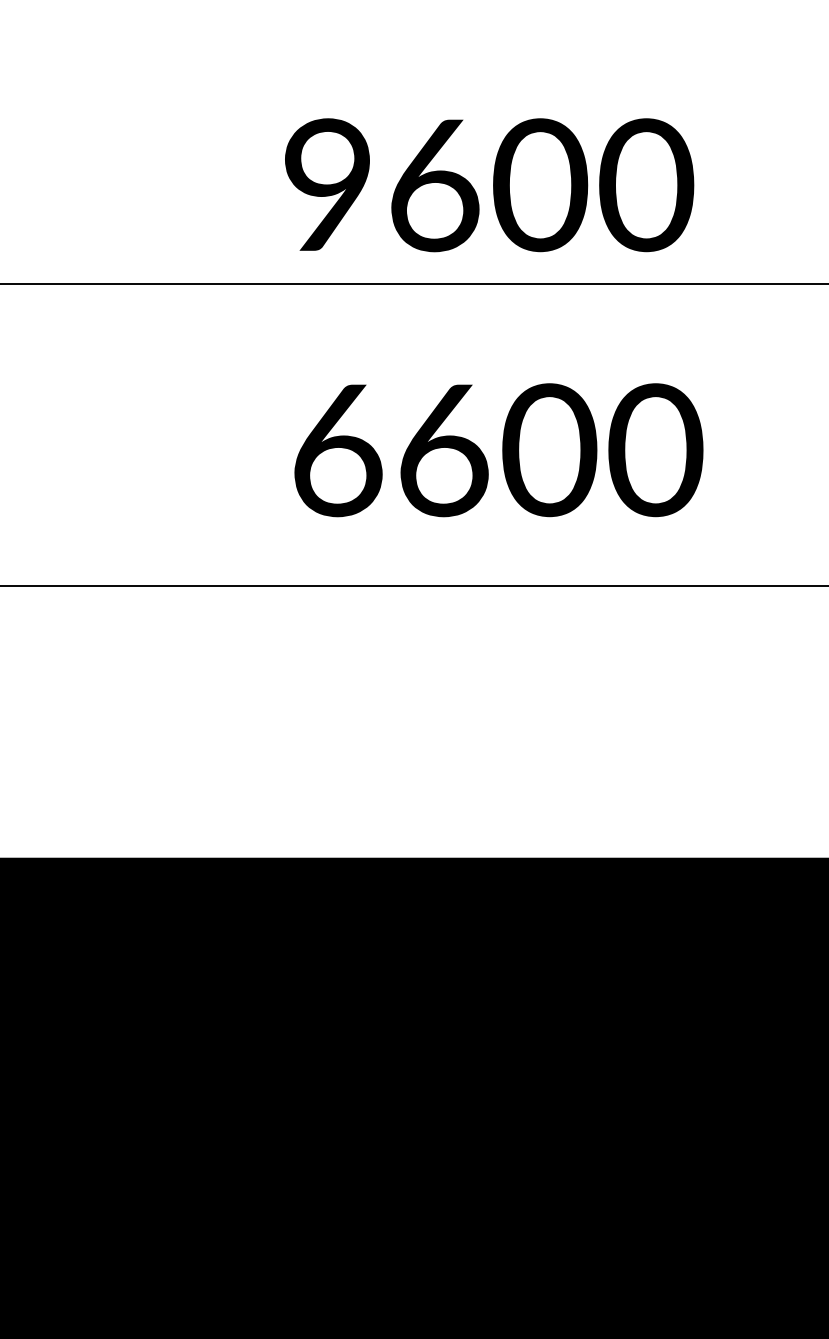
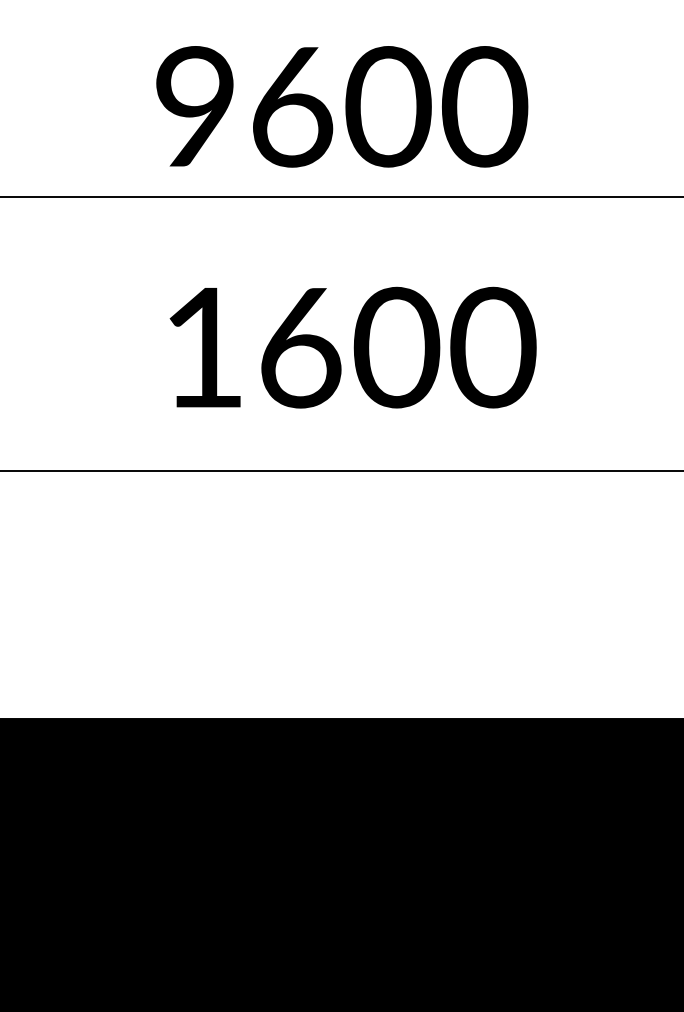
text: (338, 450) -> (204, 347), 6600 -> 1600

